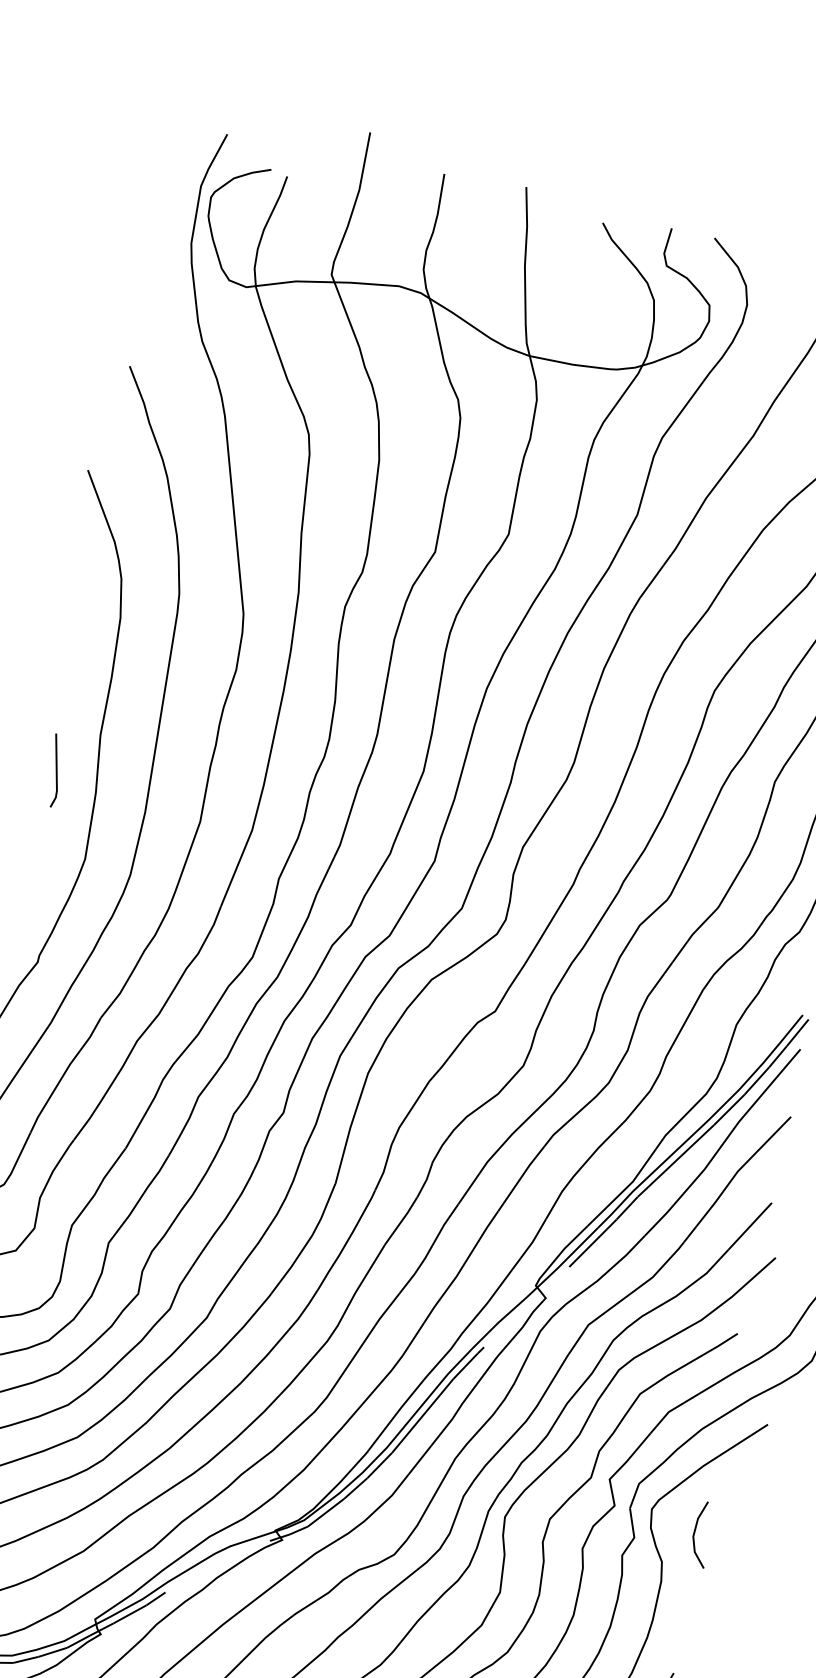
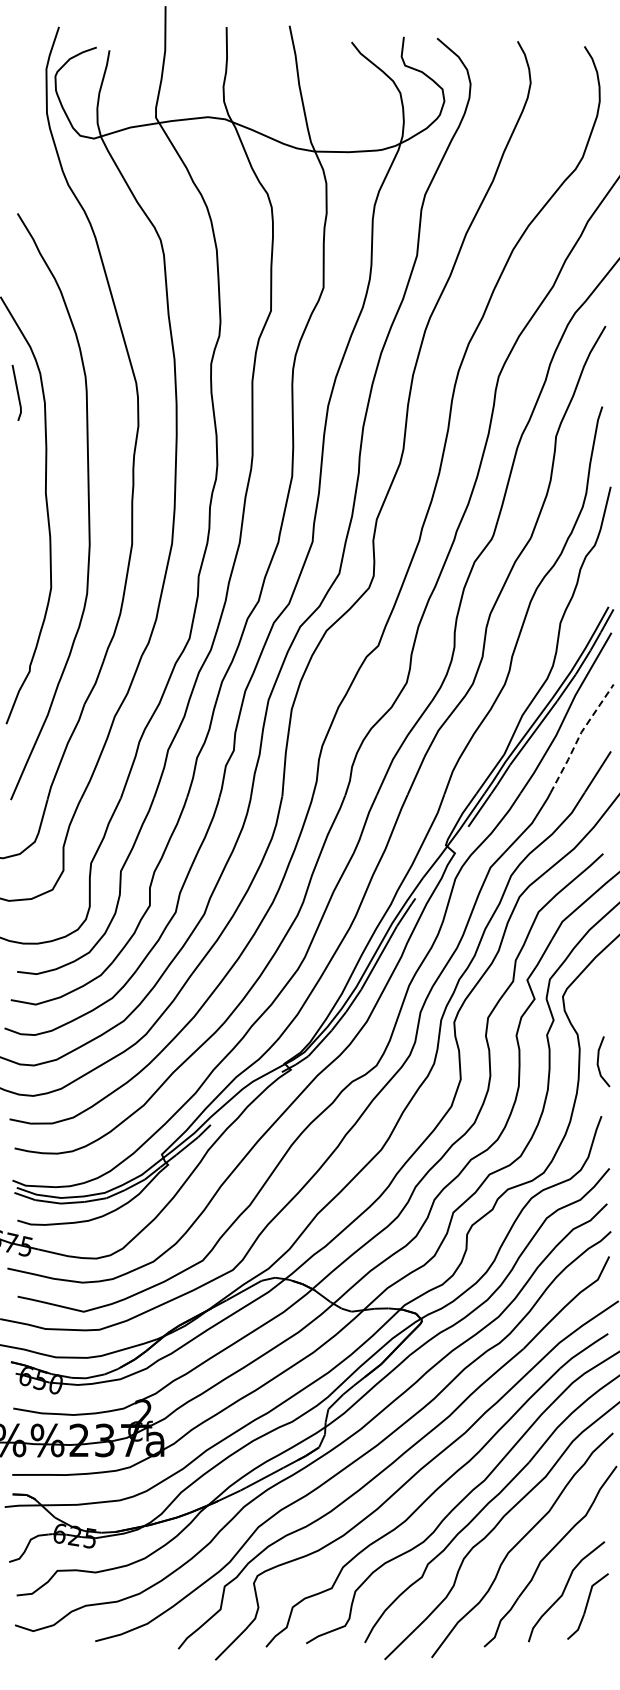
line: (55, 768) -> (16, 391), moved
line: (734, 1177) -> (579, 737), solid -> dashed
line: (695, 1532) -> (598, 1061), moved

